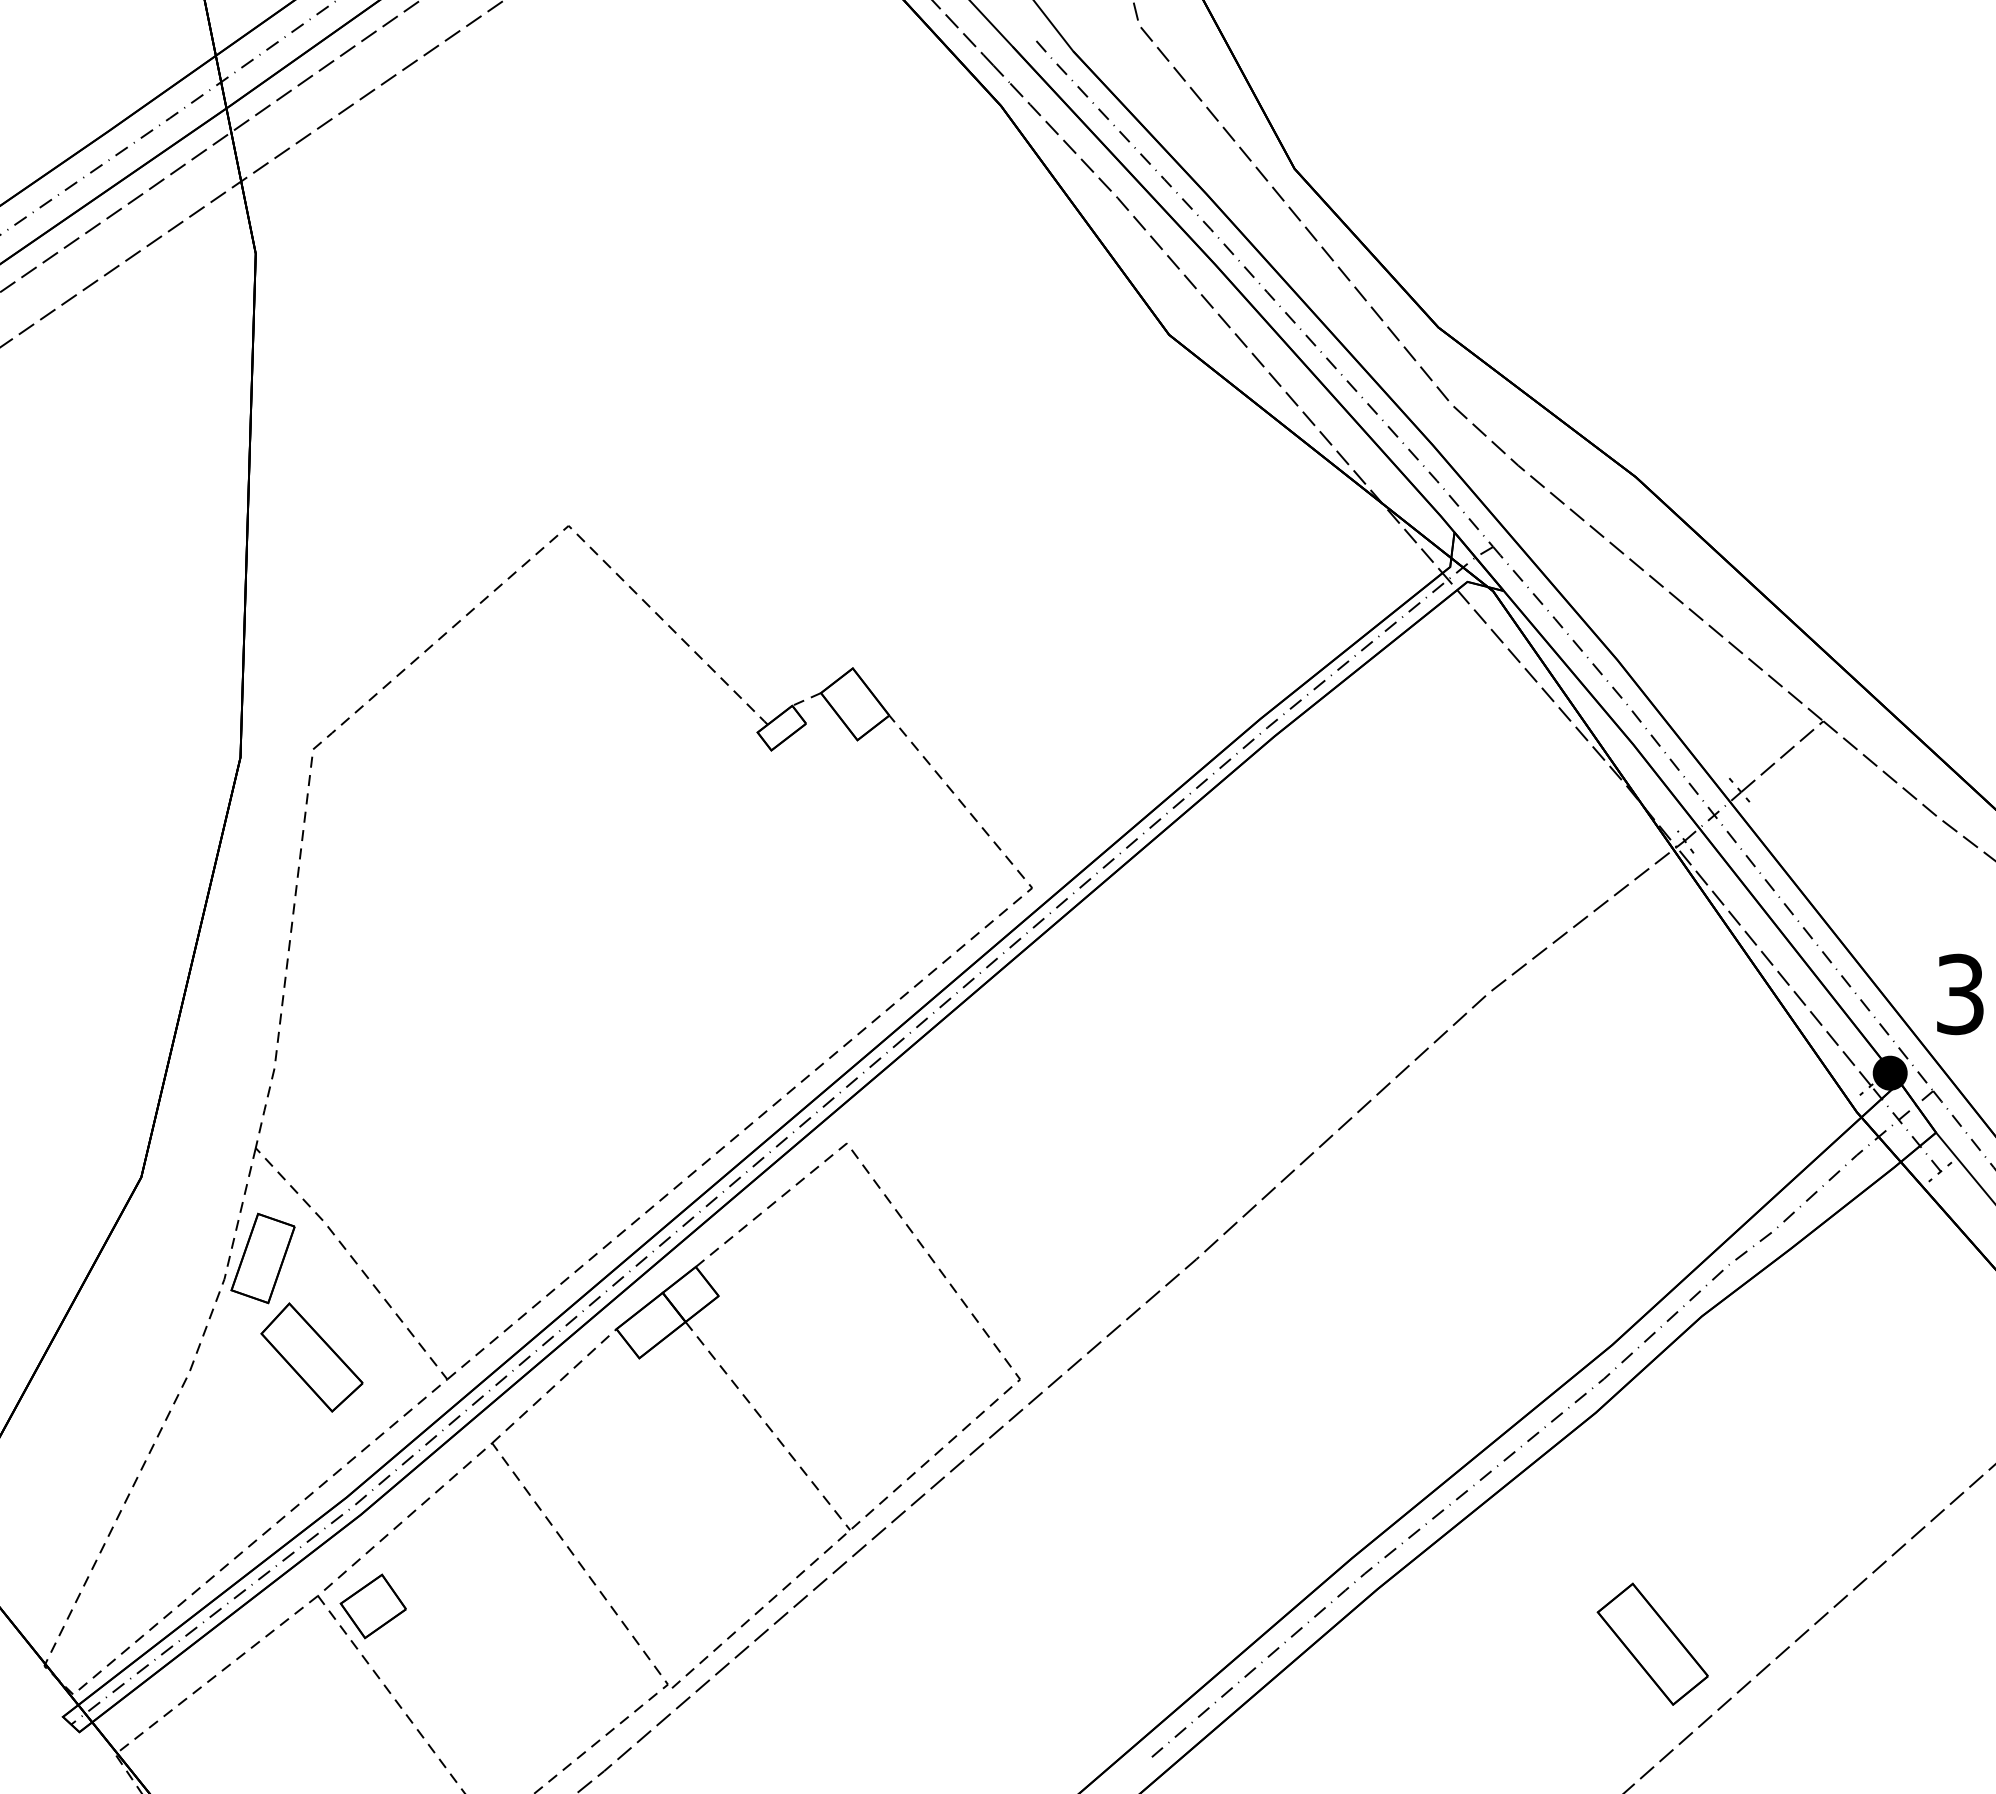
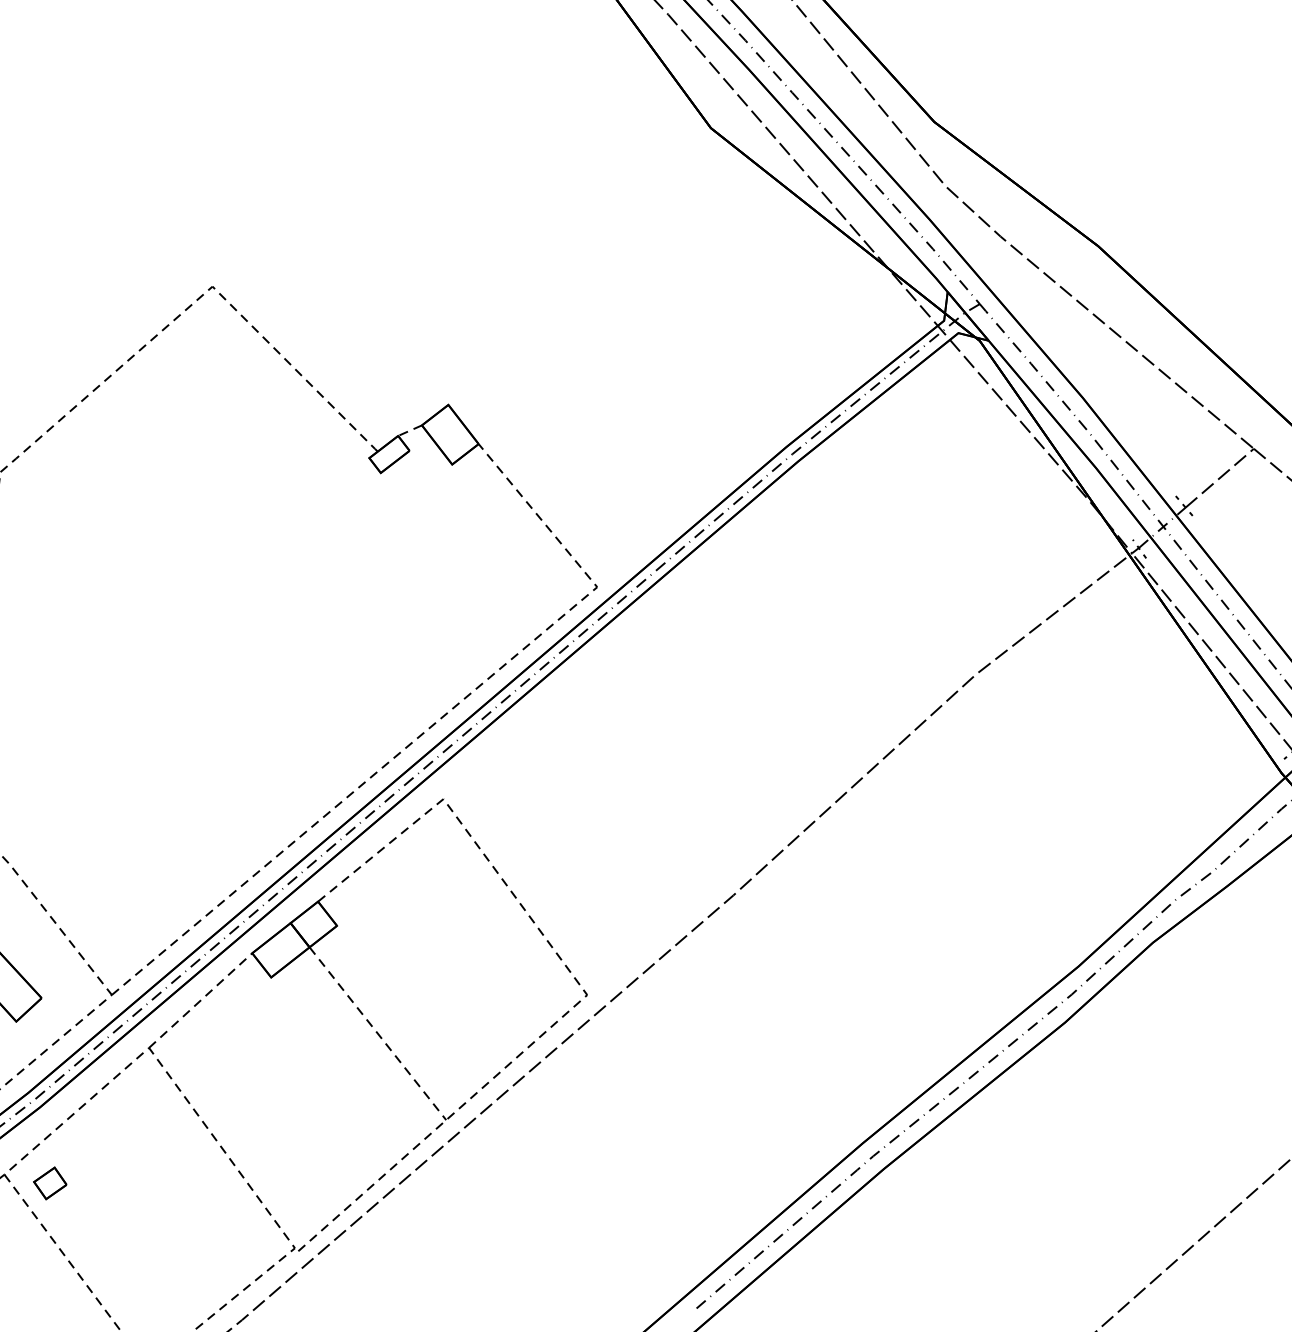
part: (372, 1606) -> (49, 1183), size x0.6
part: (1652, 1643) -> (1112, 1214), removed

